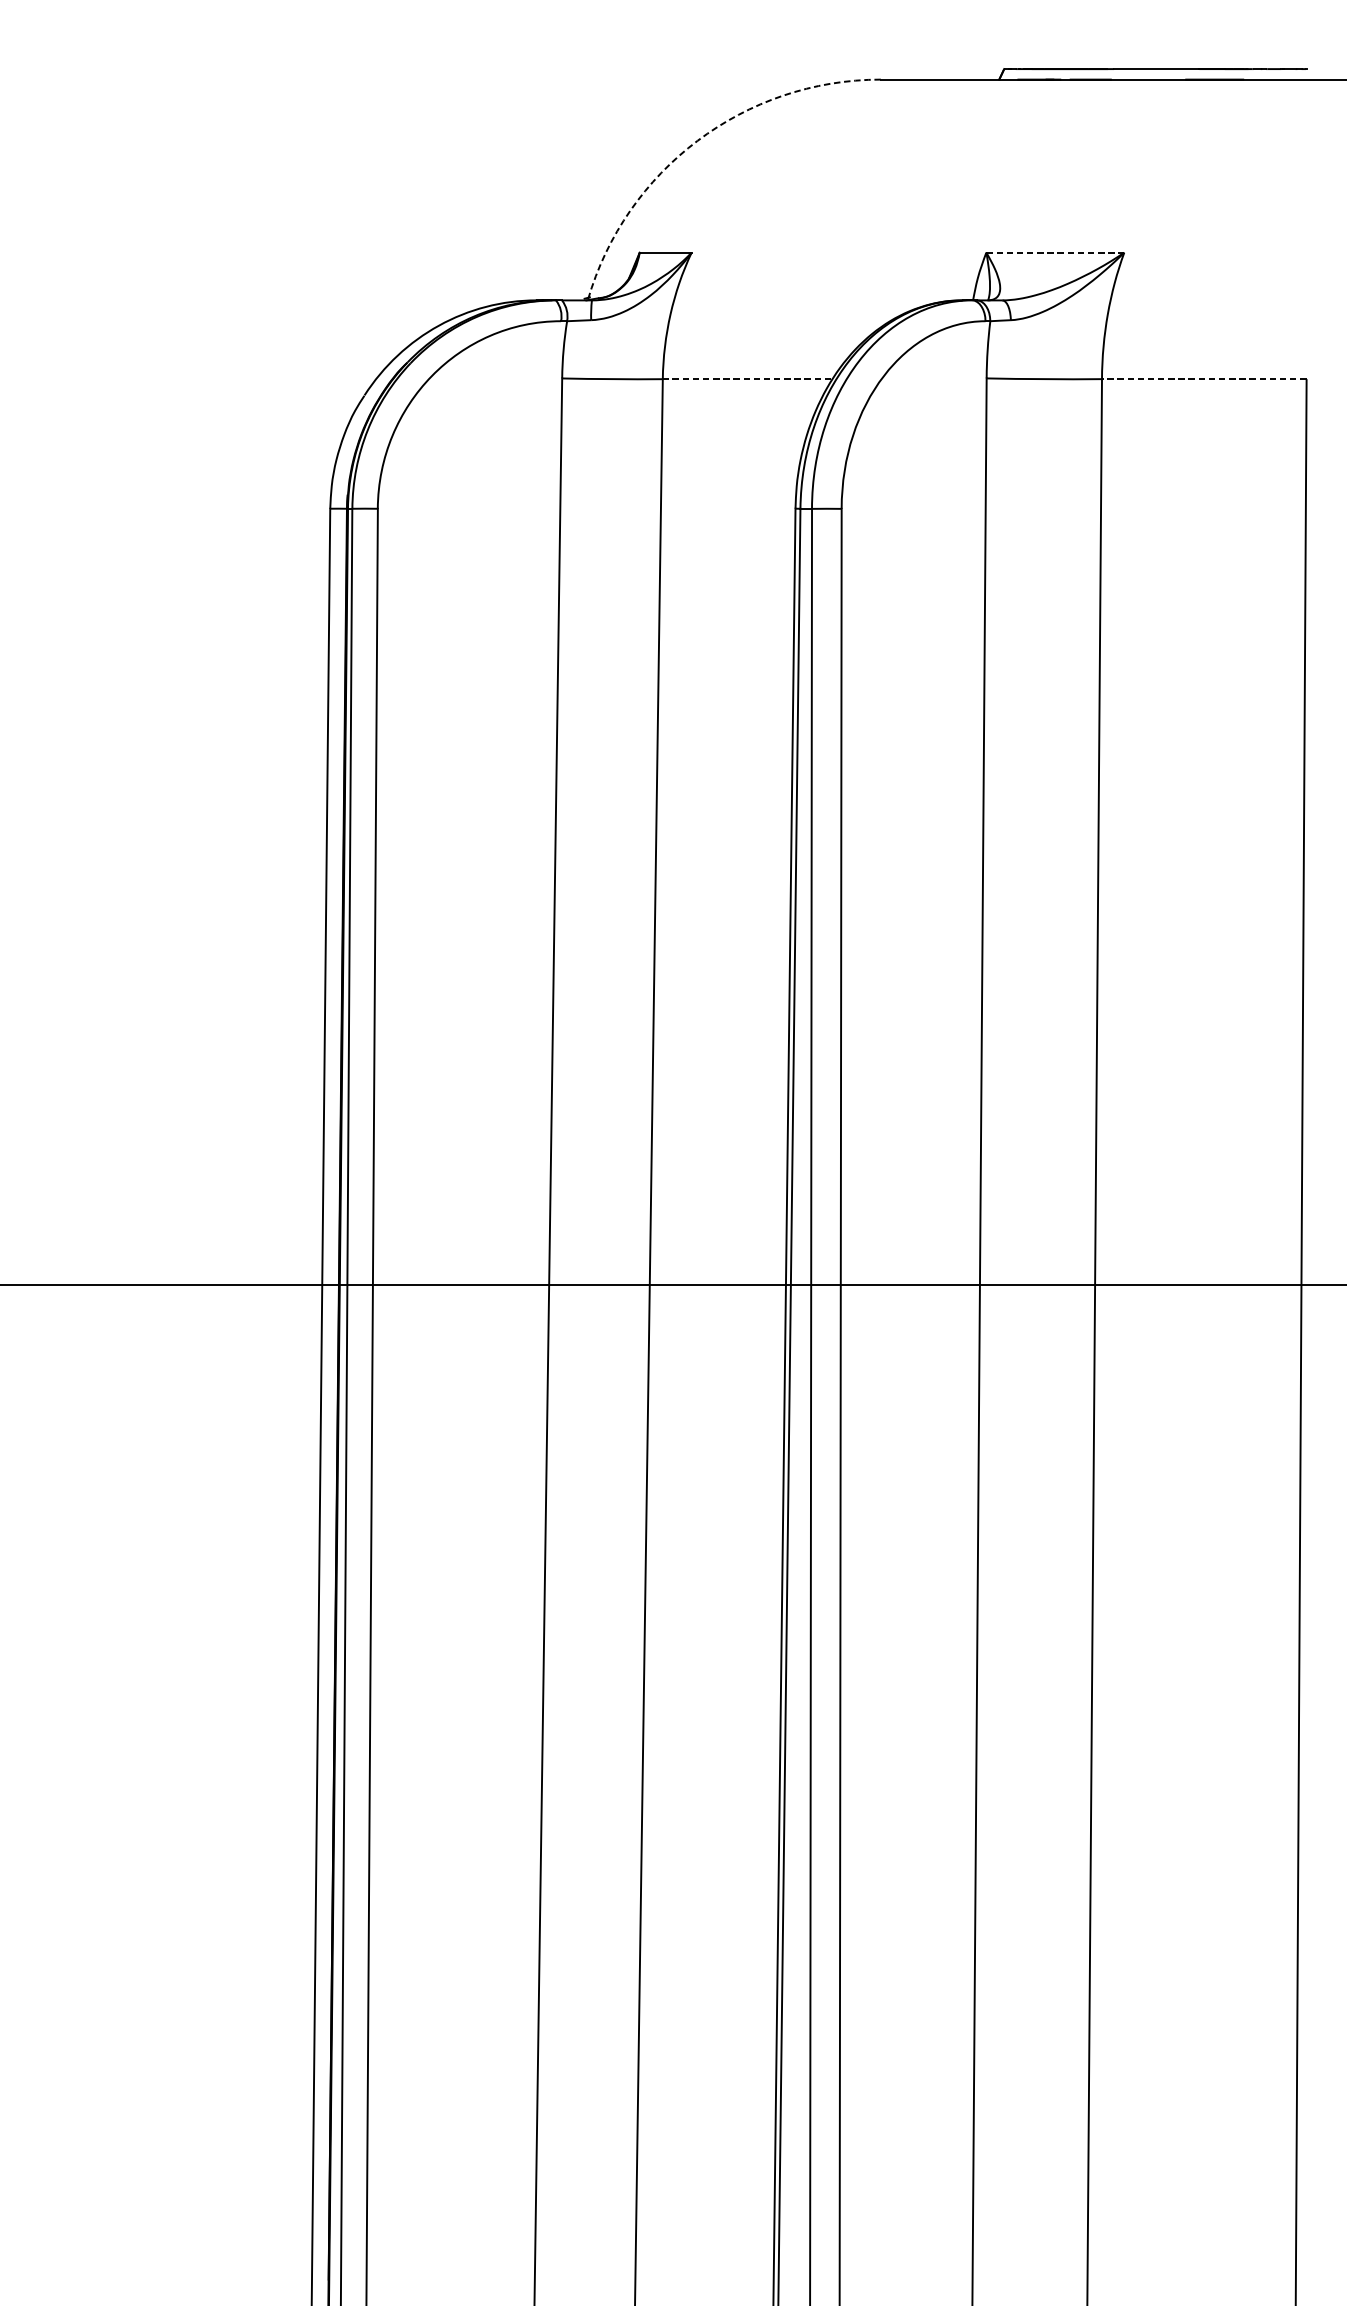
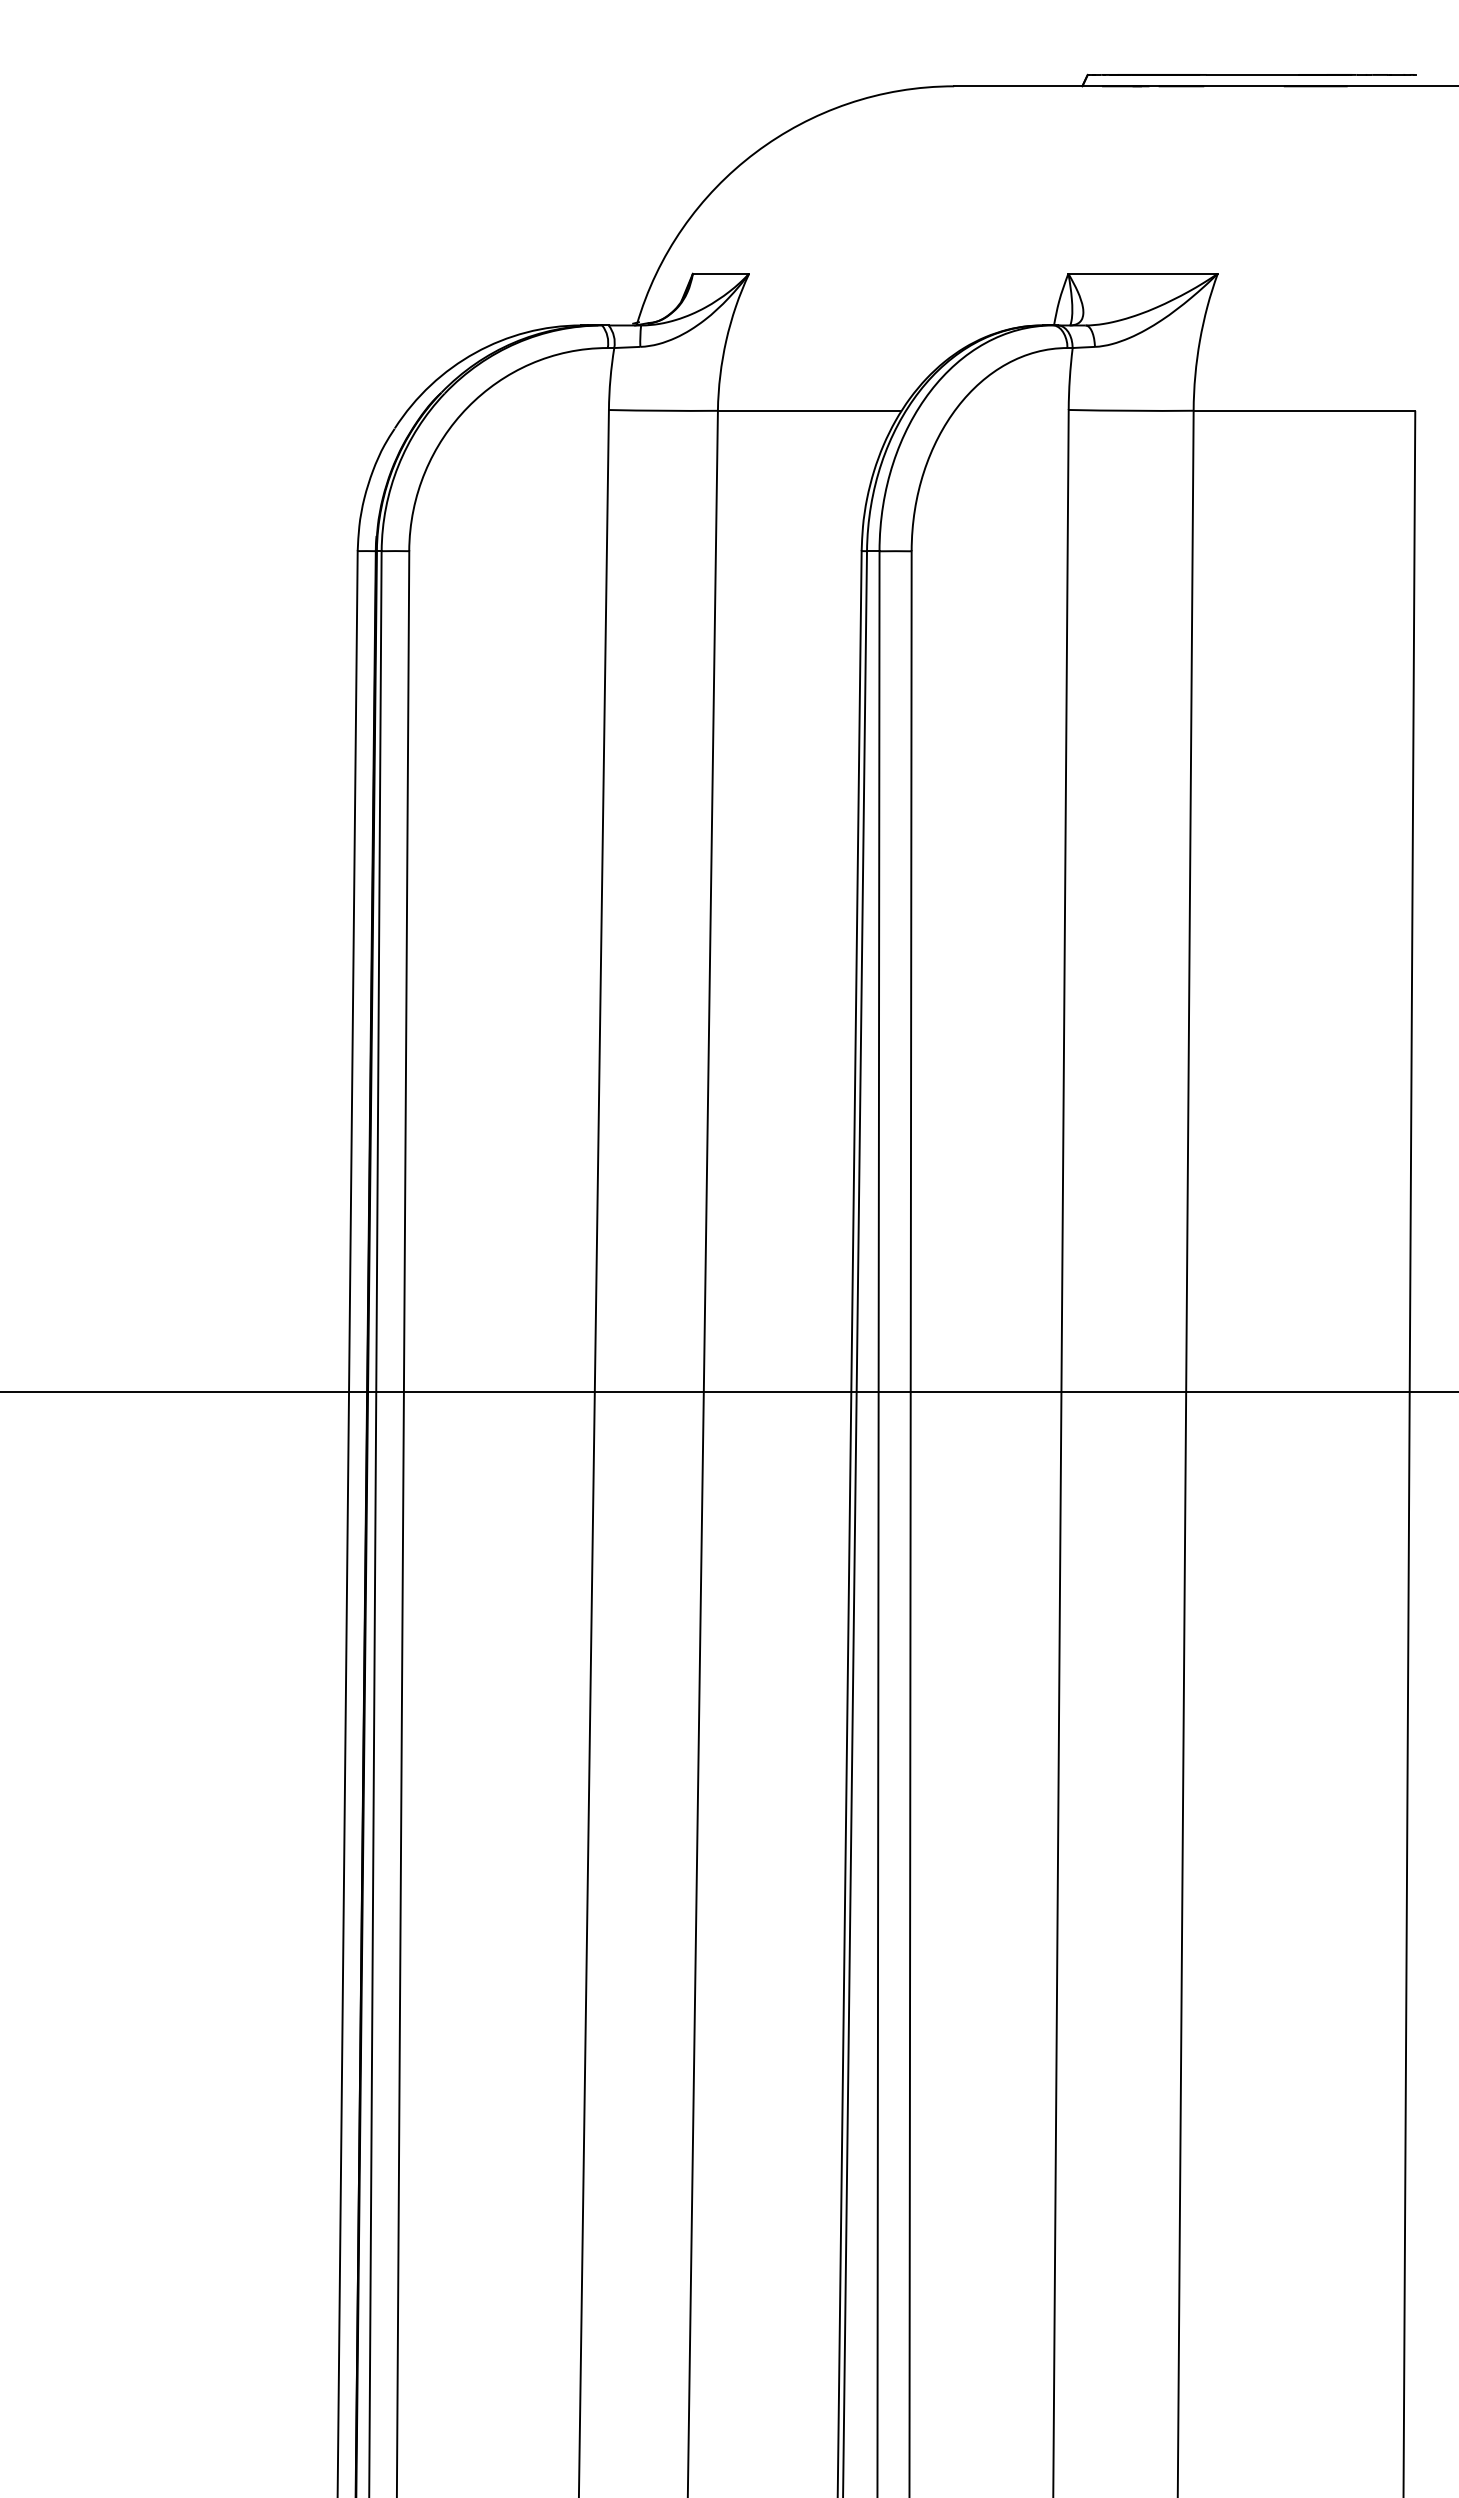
arc: (697, 140) -> (755, 152), dashed -> solid
line: (1055, 252) -> (1143, 273), dashed -> solid
line: (746, 378) -> (808, 410), dashed -> solid
line: (1204, 378) -> (1304, 410), dashed -> solid

